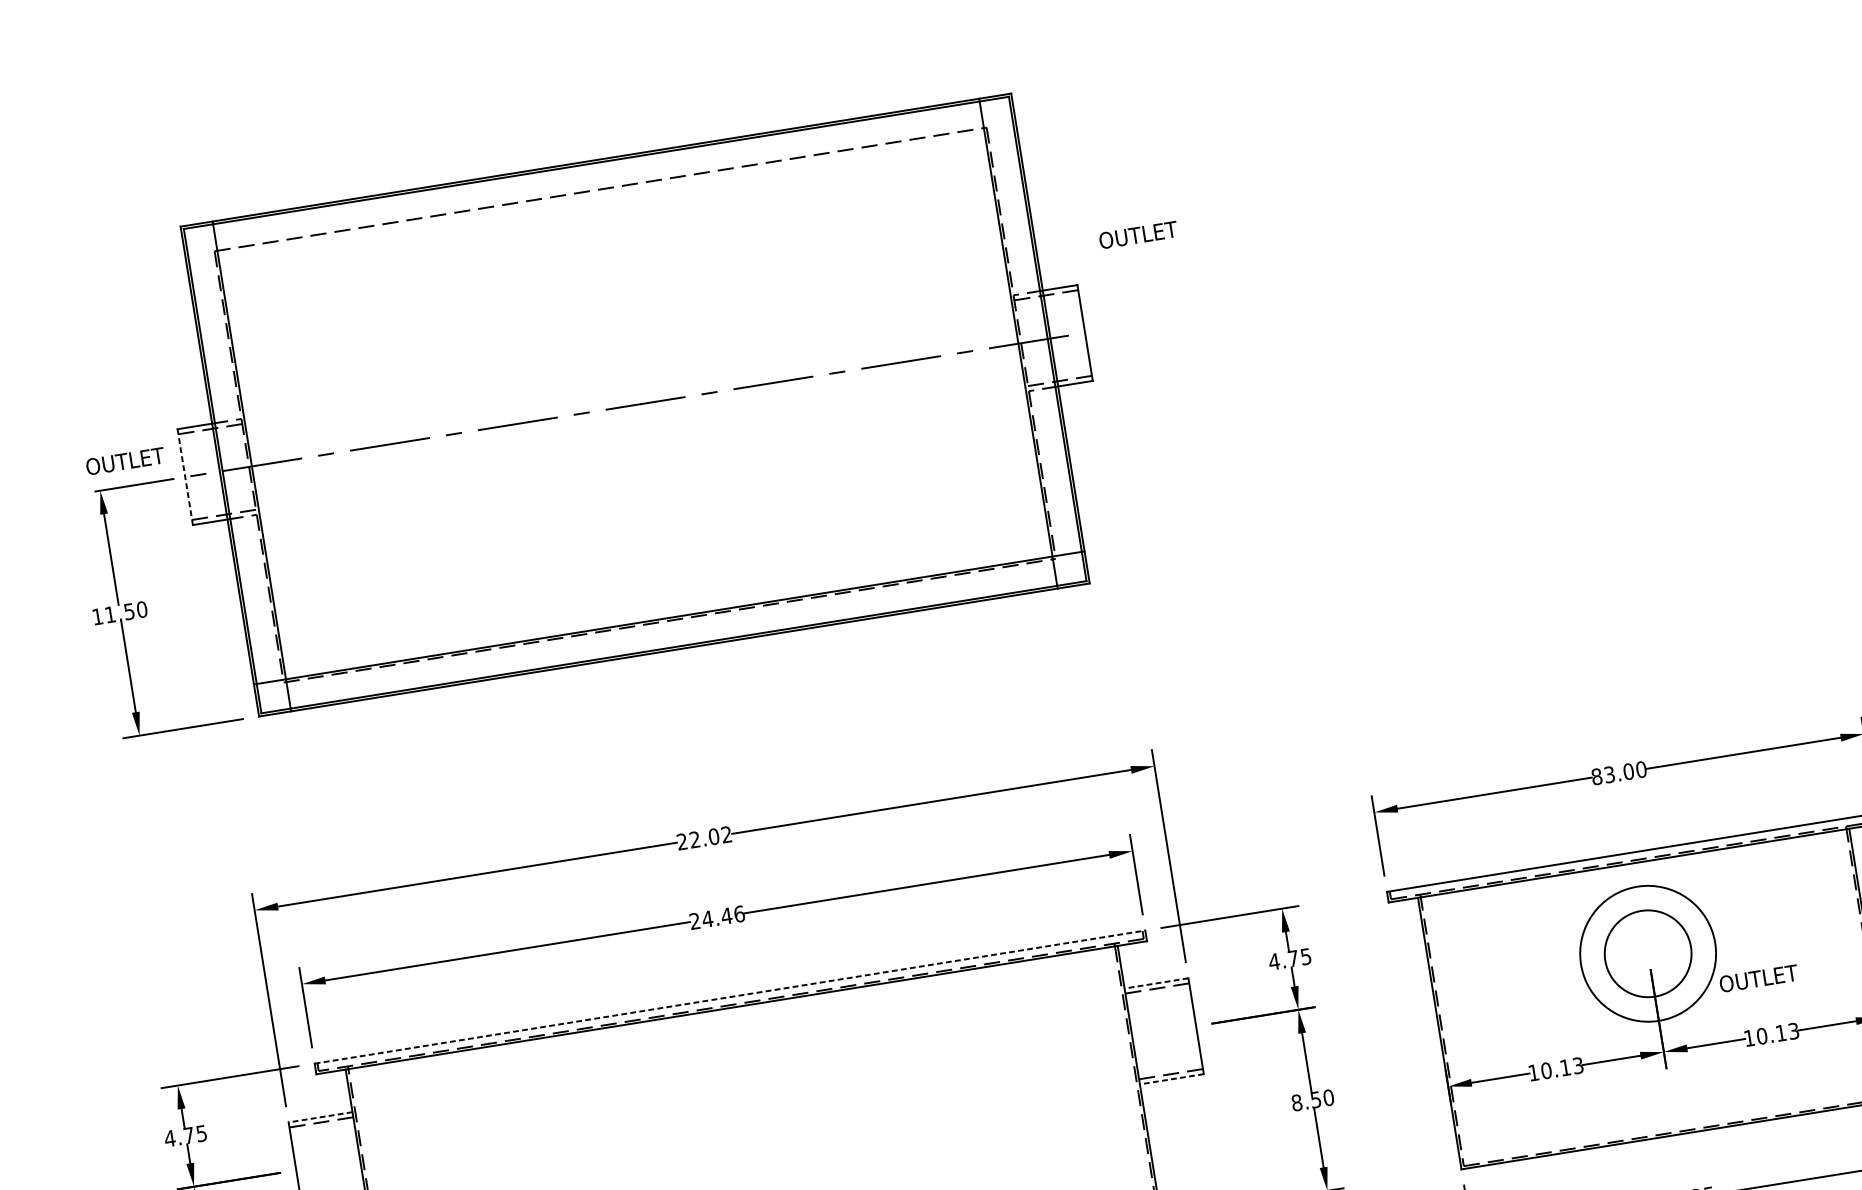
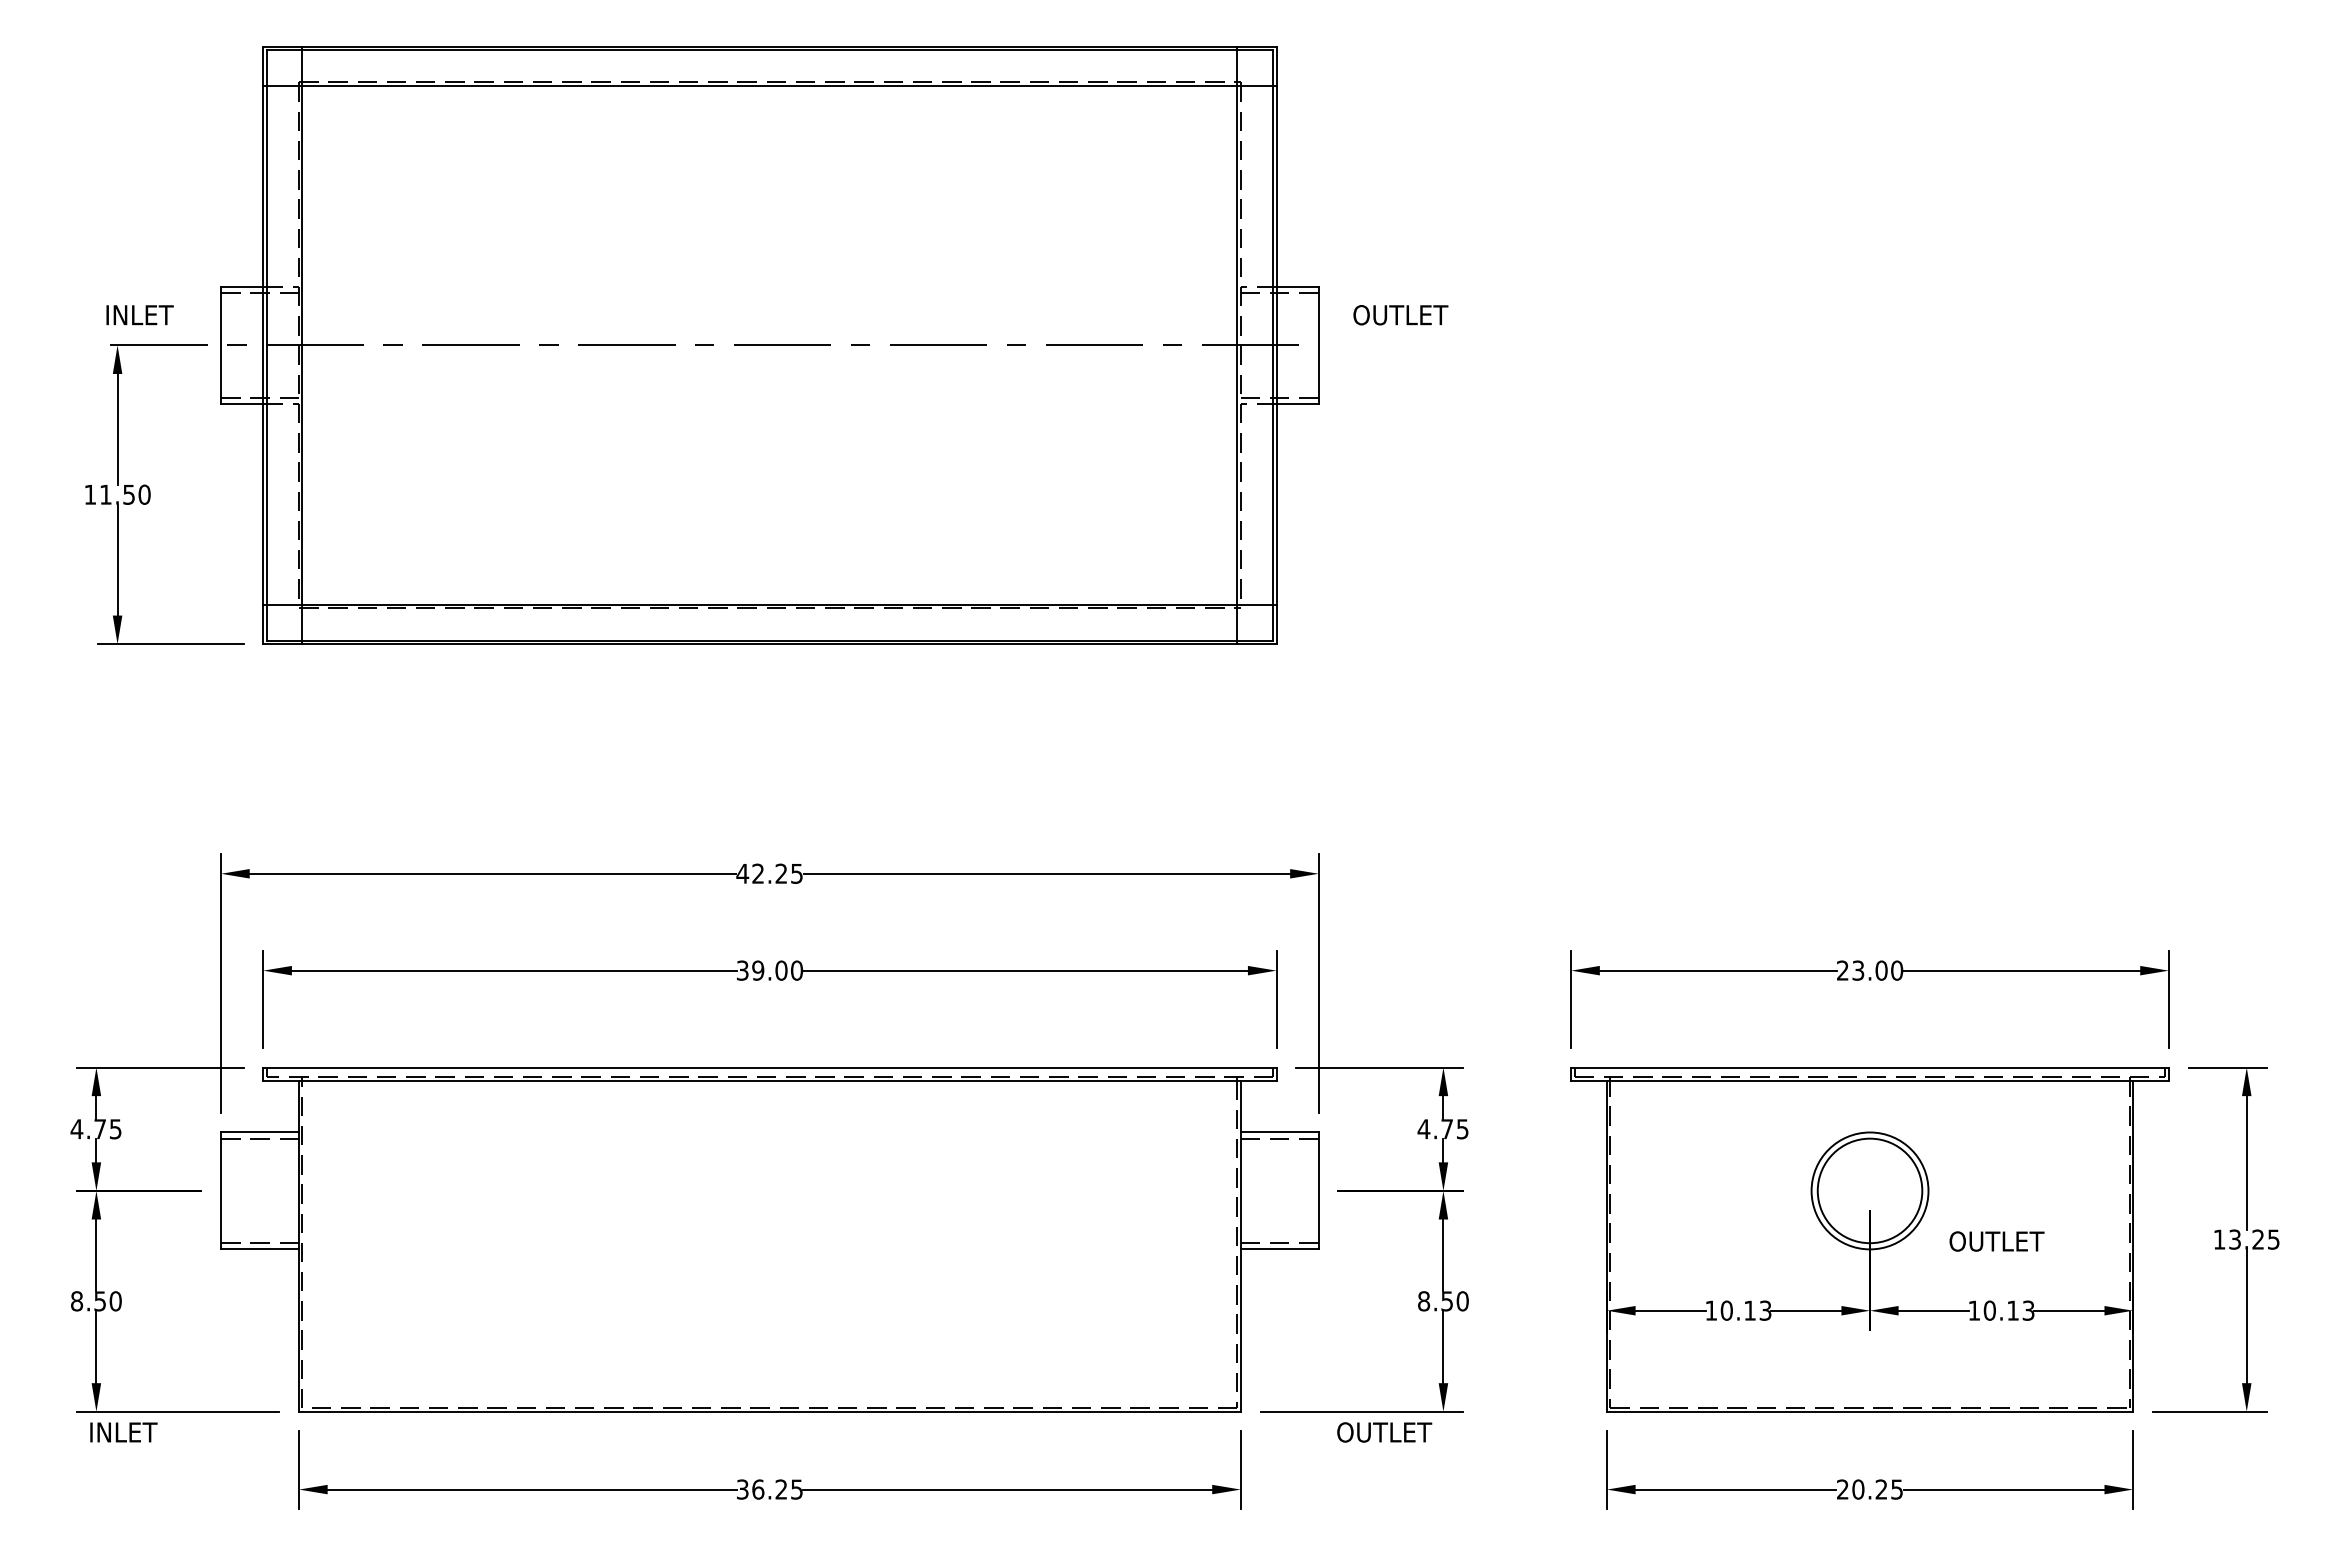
line: (600, 192) -> (769, 85), added
text: (1138, 235) -> (1400, 315), moved
text: (125, 461) -> (152, 315), OUTLET -> INLET
line: (185, 477) -> (221, 345), dashed -> solid
text: (1596, 776) -> (1842, 970), 83.00 -> 23.00
text: (704, 838) -> (769, 873), 22.02 -> 42.25
text: (717, 917) -> (770, 970), 24.46 -> 39.00
circle: (1647, 953) -> (1869, 1190), size x0.71
line: (1156, 983) -> (1279, 1132), dashed -> solid
line: (729, 997) -> (769, 1067), dashed -> solid
line: (1171, 1079) -> (1279, 1249), dashed -> solid
line: (320, 1117) -> (260, 1132), dashed -> solid

